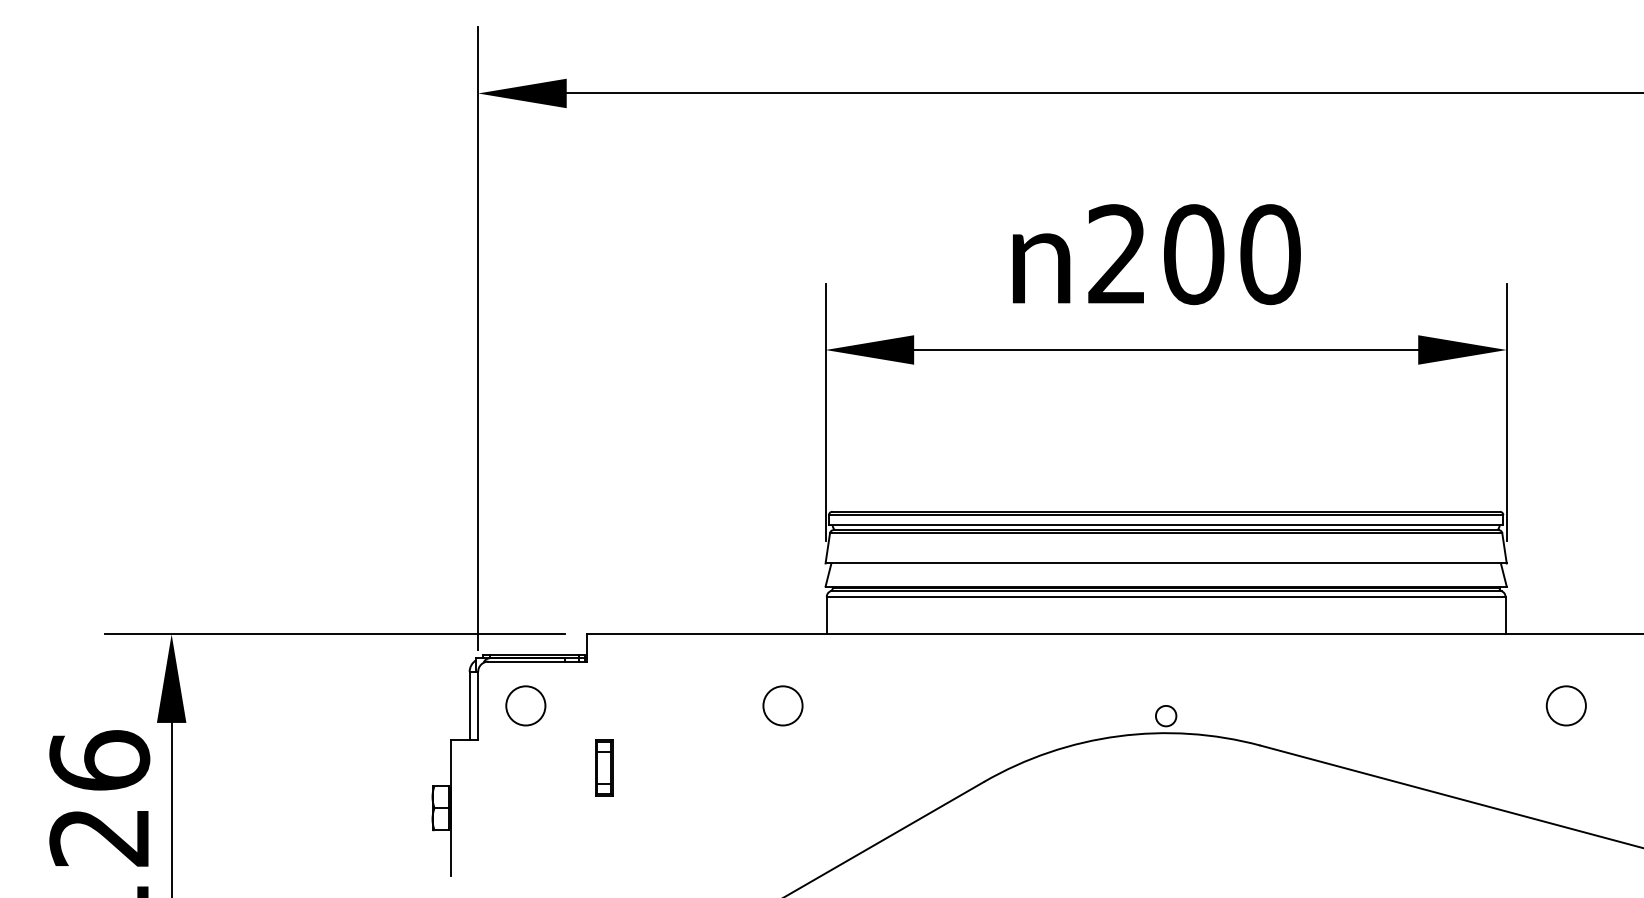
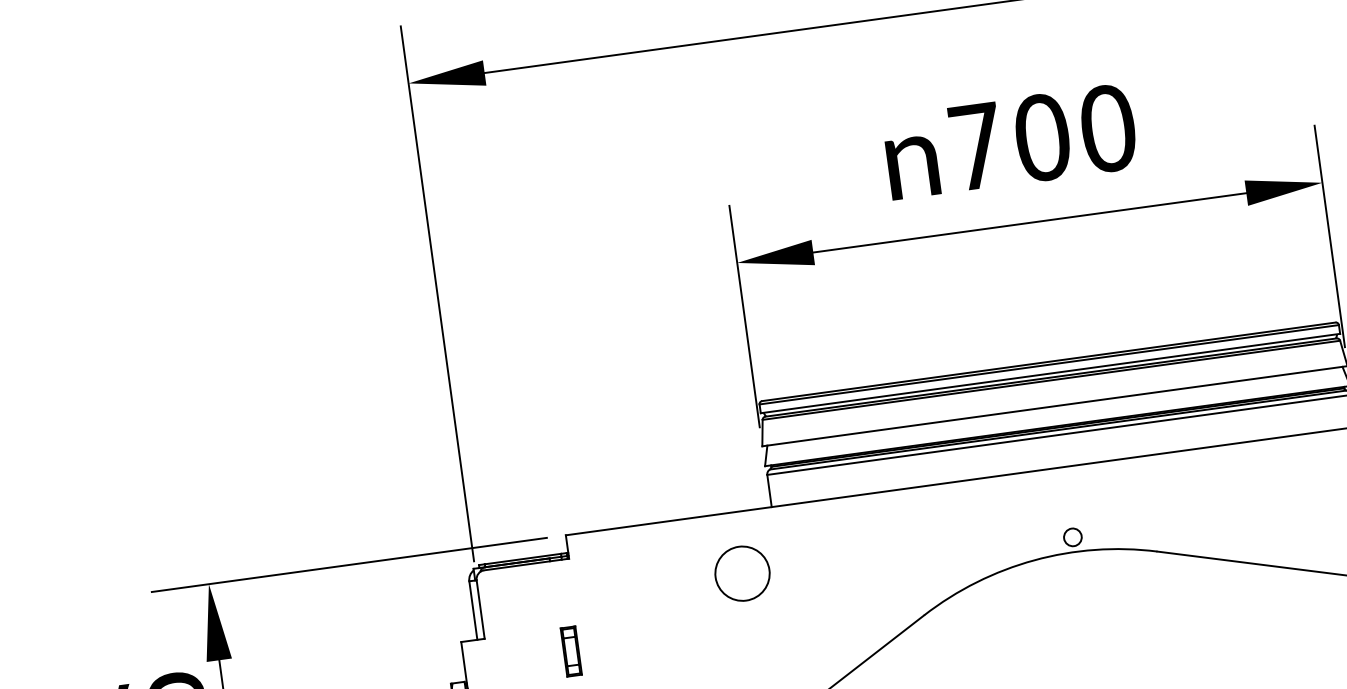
text: (1116, 253) -> (975, 145), 200 -> 700
circle: (525, 705) -> (521, 603), removed
circle: (782, 705) -> (742, 573), size x1.6
part: (604, 767) -> (571, 651), moved

